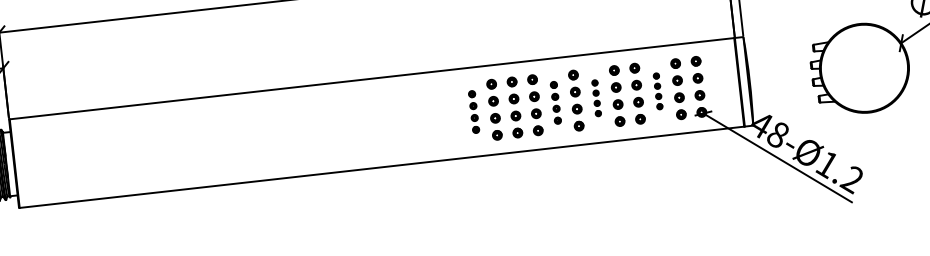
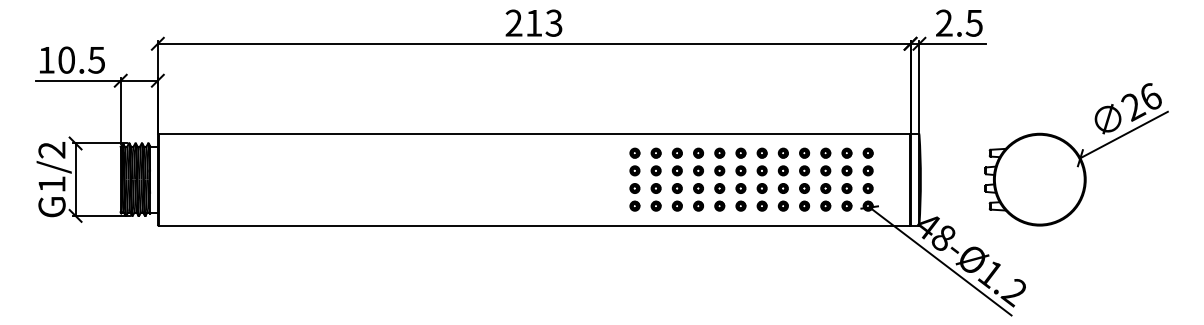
part: (657, 91) -> (825, 179), size x1.67
part: (596, 98) -> (761, 179), size x1.67
part: (555, 102) -> (719, 179), size x1.43
part: (473, 111) -> (634, 179), size x1.43

